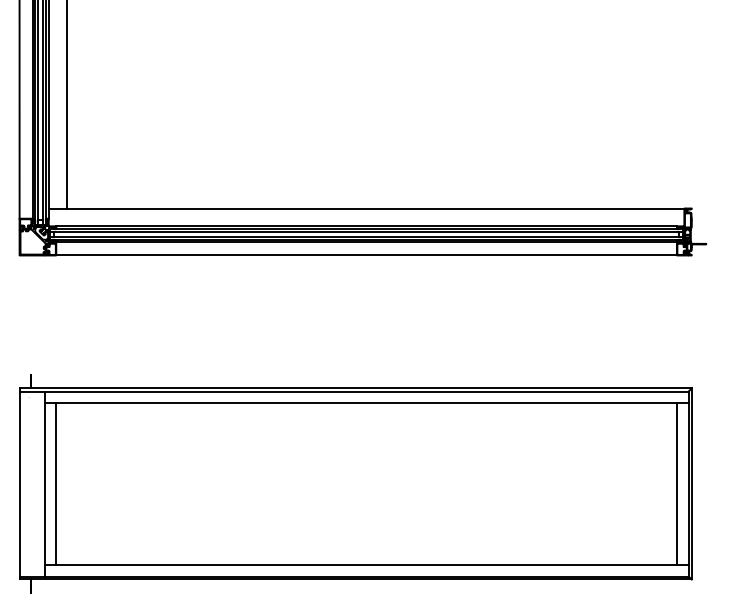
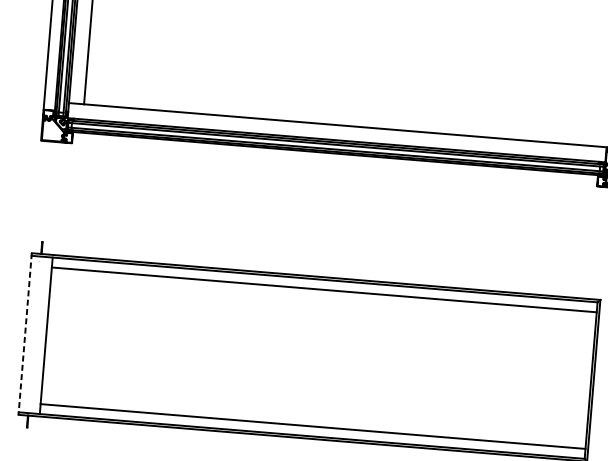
line: (366, 255) -> (334, 164), removed
line: (19, 483) -> (25, 333), solid -> dashed
line: (56, 483) -> (56, 336), removed
line: (676, 483) -> (580, 379), removed

